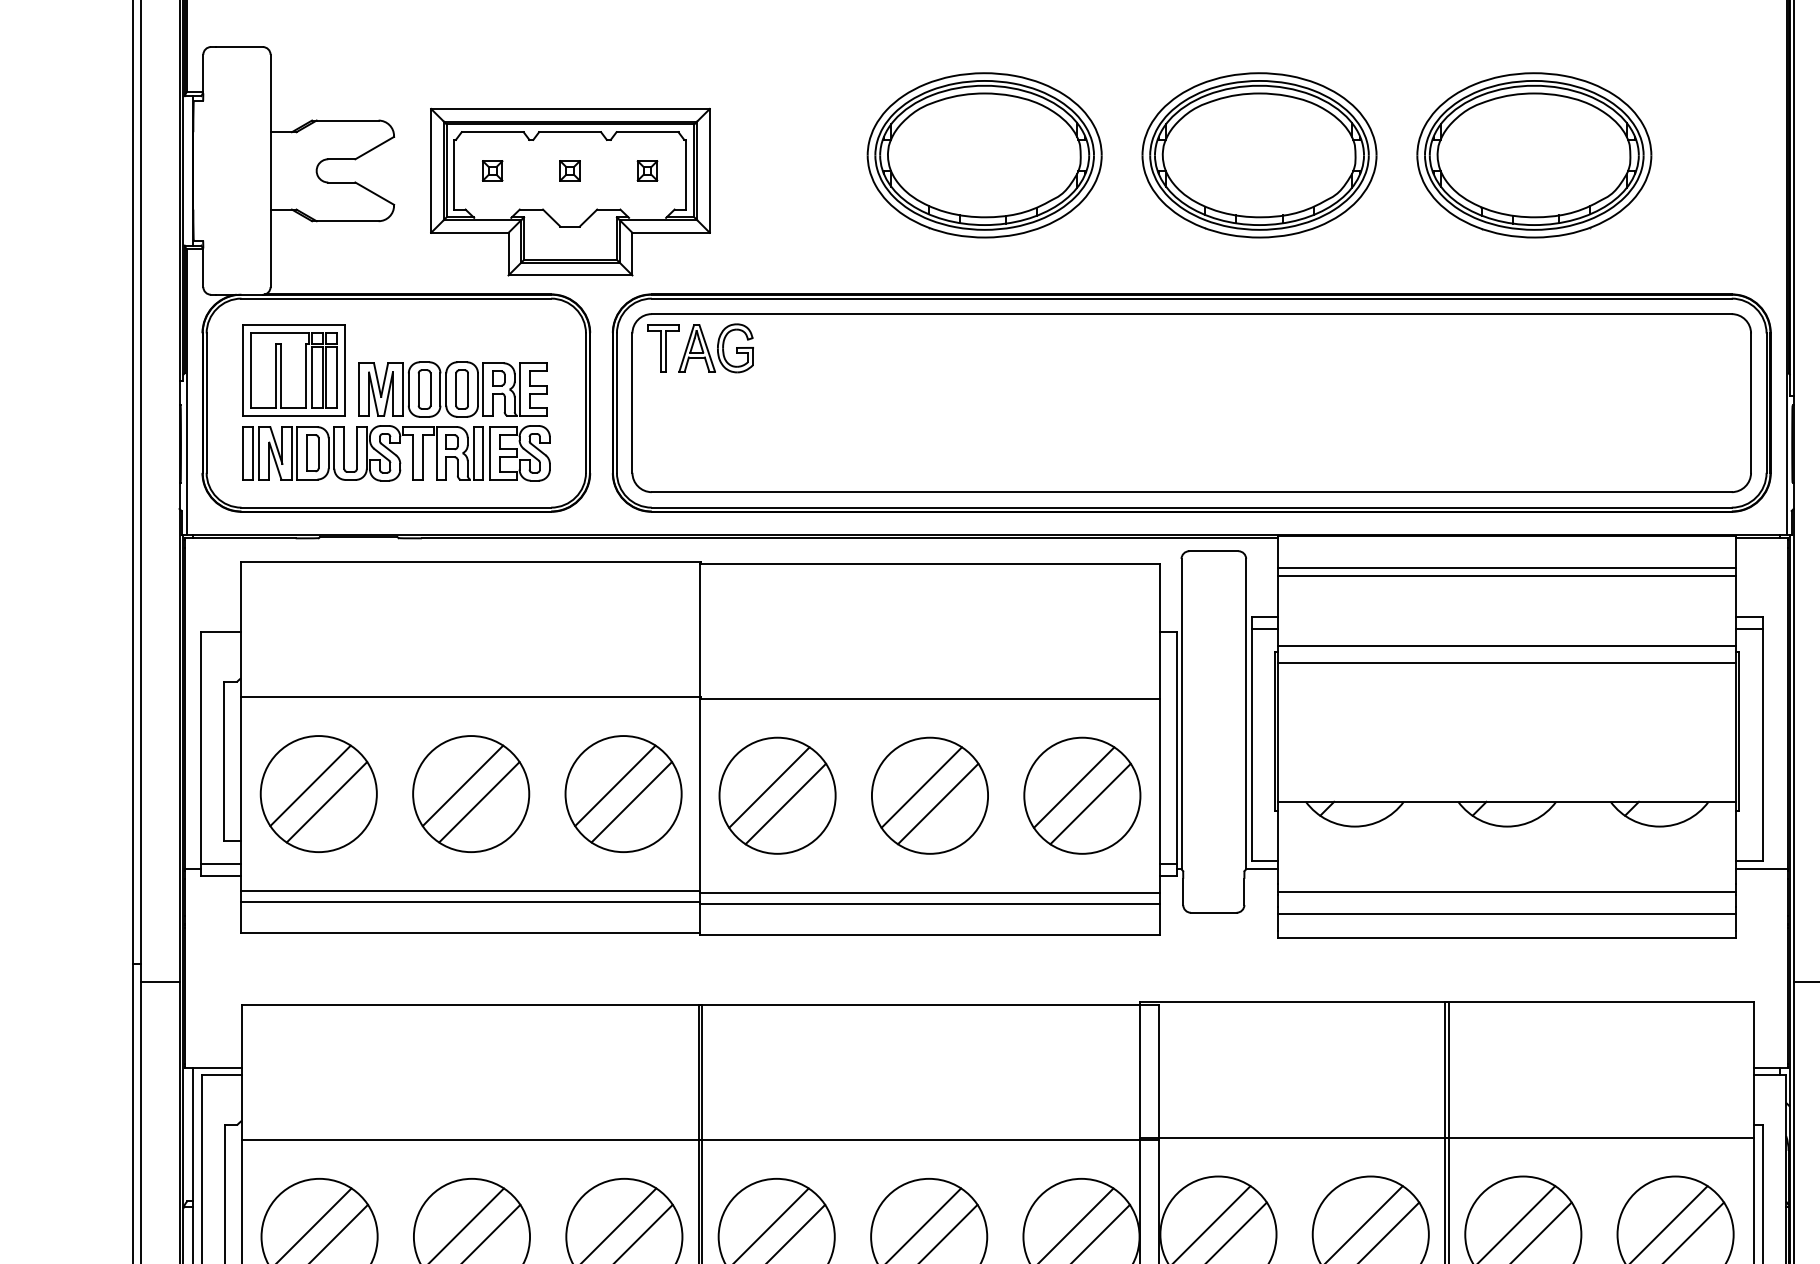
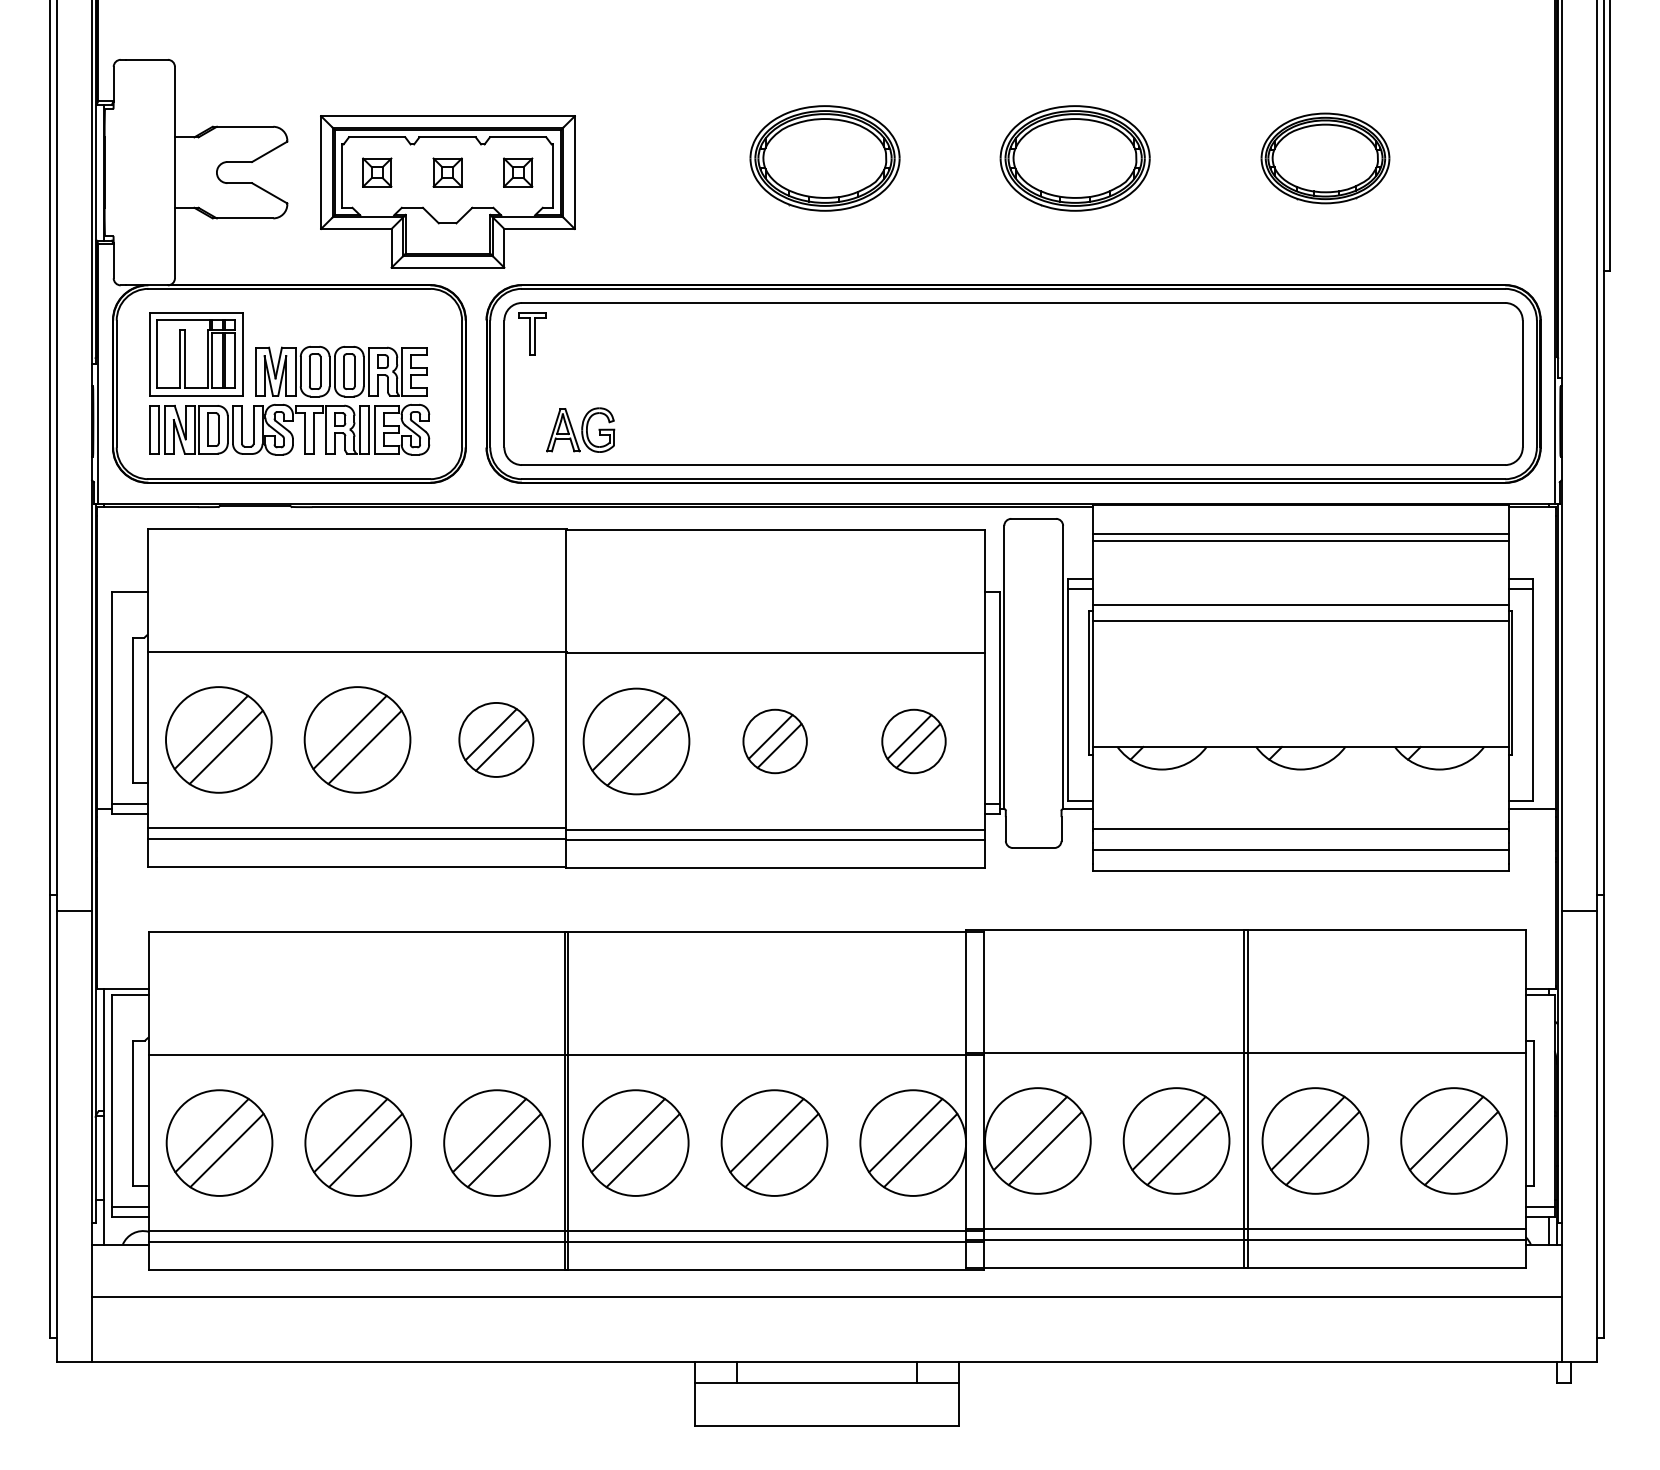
part: (984, 155) -> (824, 158), size x0.7
part: (1258, 155) -> (1074, 158), size x0.7
part: (1534, 155) -> (1325, 158), size x0.6
part: (491, 170) -> (376, 172), size x1.6
part: (569, 170) -> (447, 172), size x1.6
part: (646, 170) -> (517, 172), size x1.6
part: (716, 347) -> (580, 429), moved
part: (623, 793) -> (496, 739), size x0.7
part: (929, 795) -> (774, 741), size x0.6
part: (1081, 795) -> (913, 741), size x0.6

